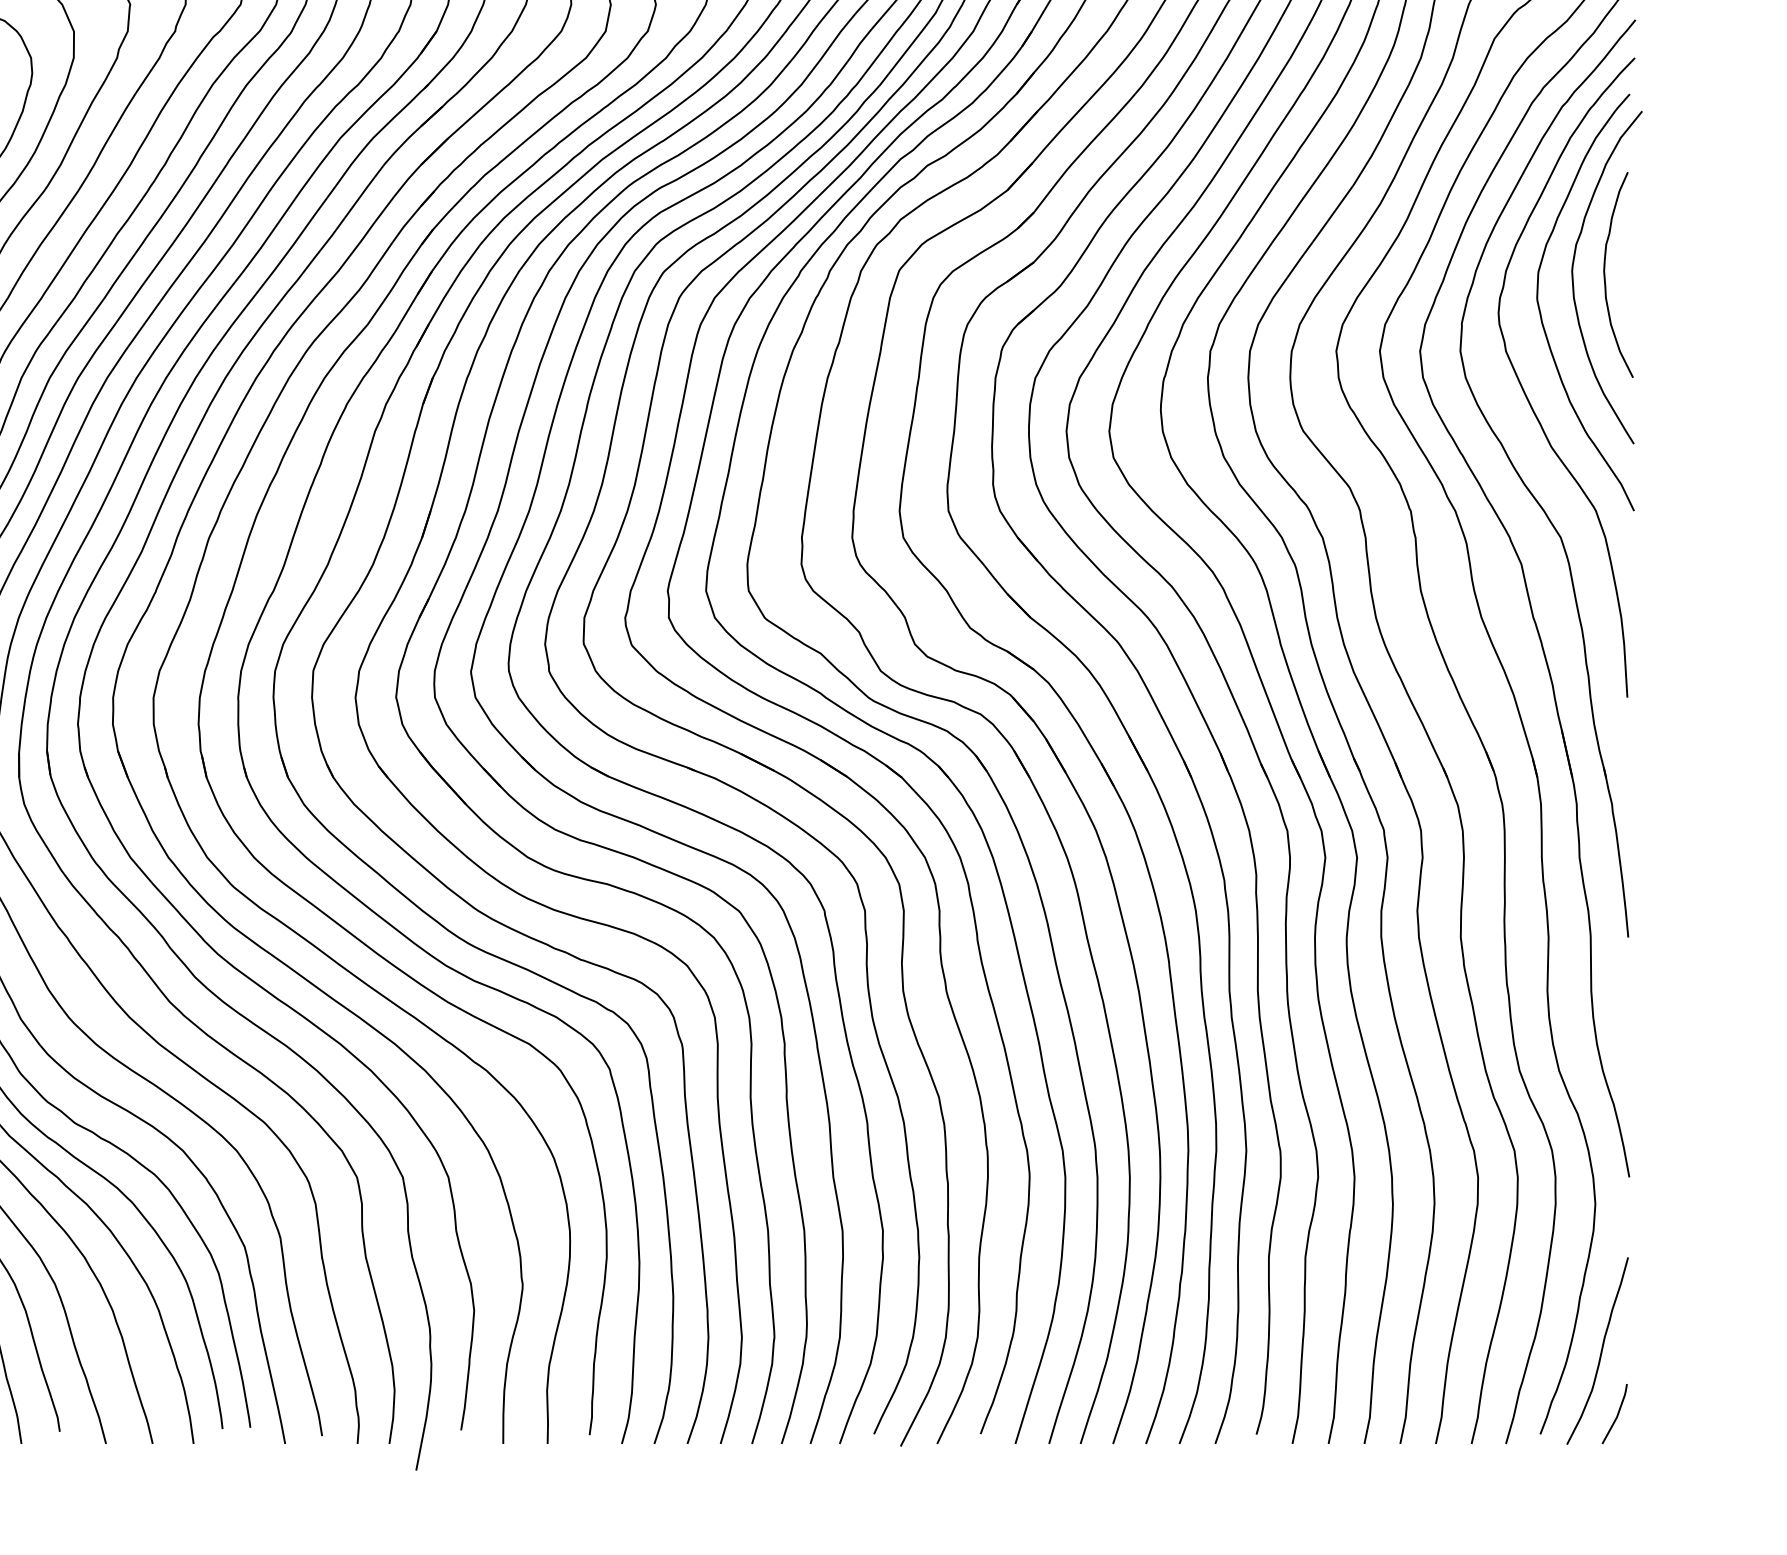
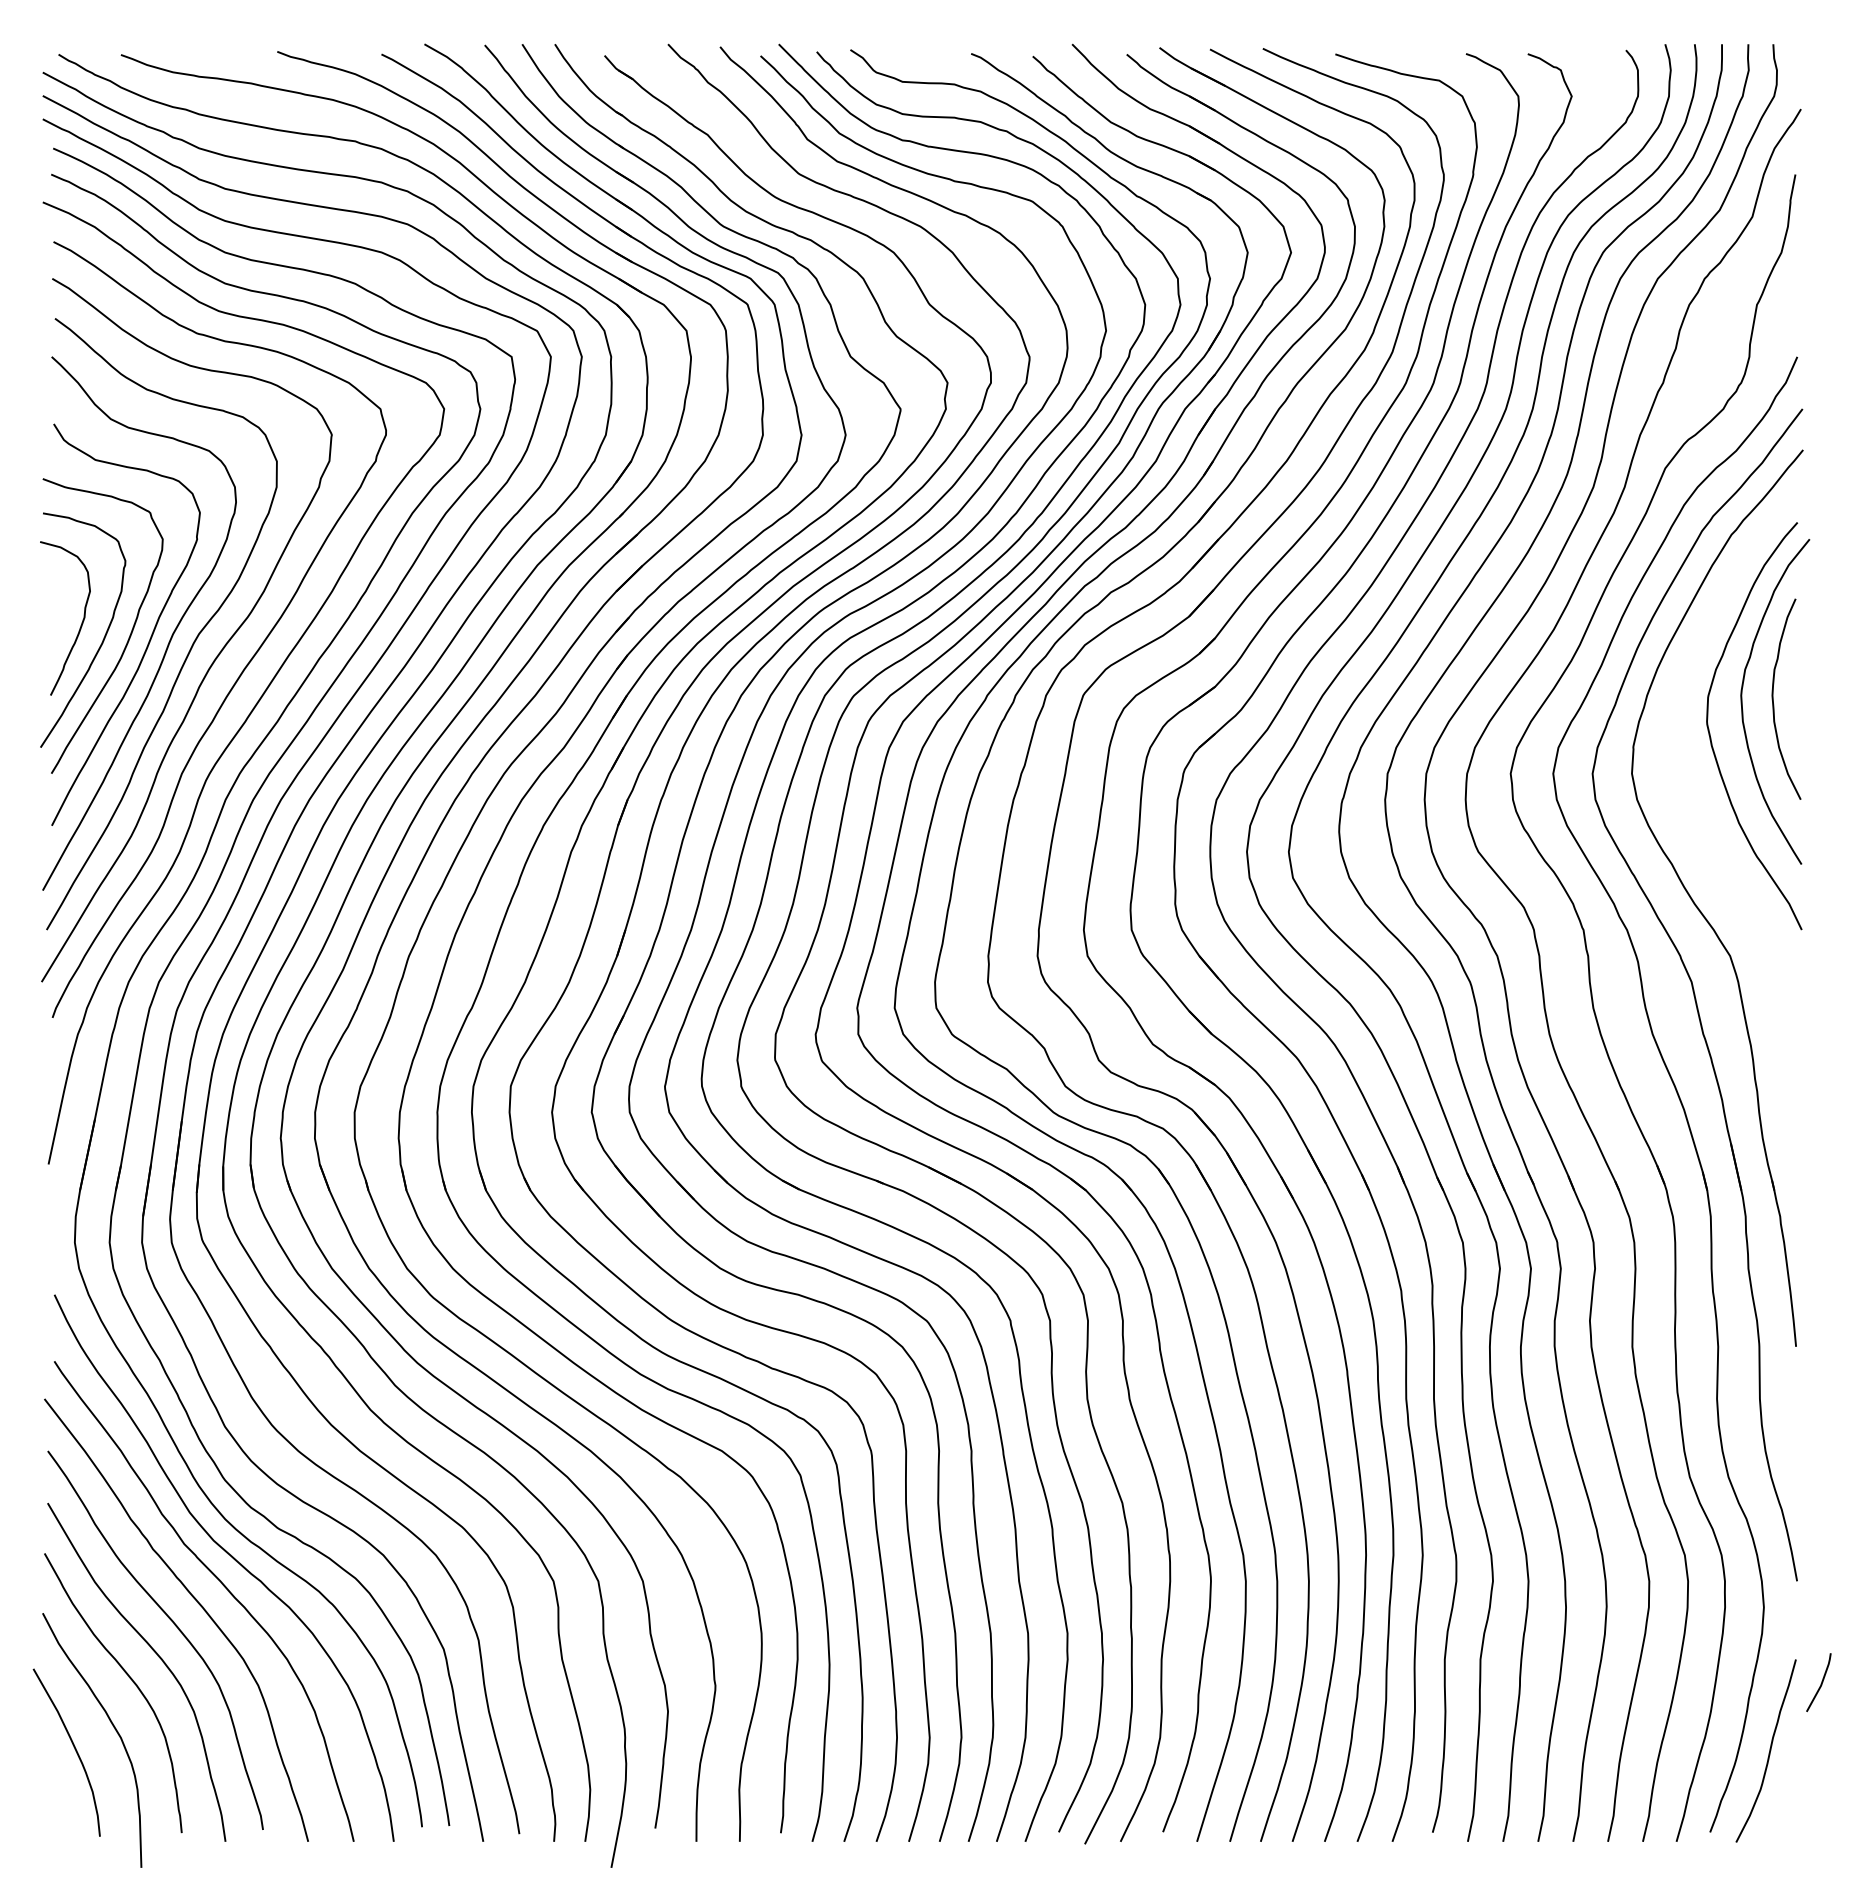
curve: (1527, 395) -> (1697, 817), removed
line: (1616, 1414) -> (1820, 1683), moved

